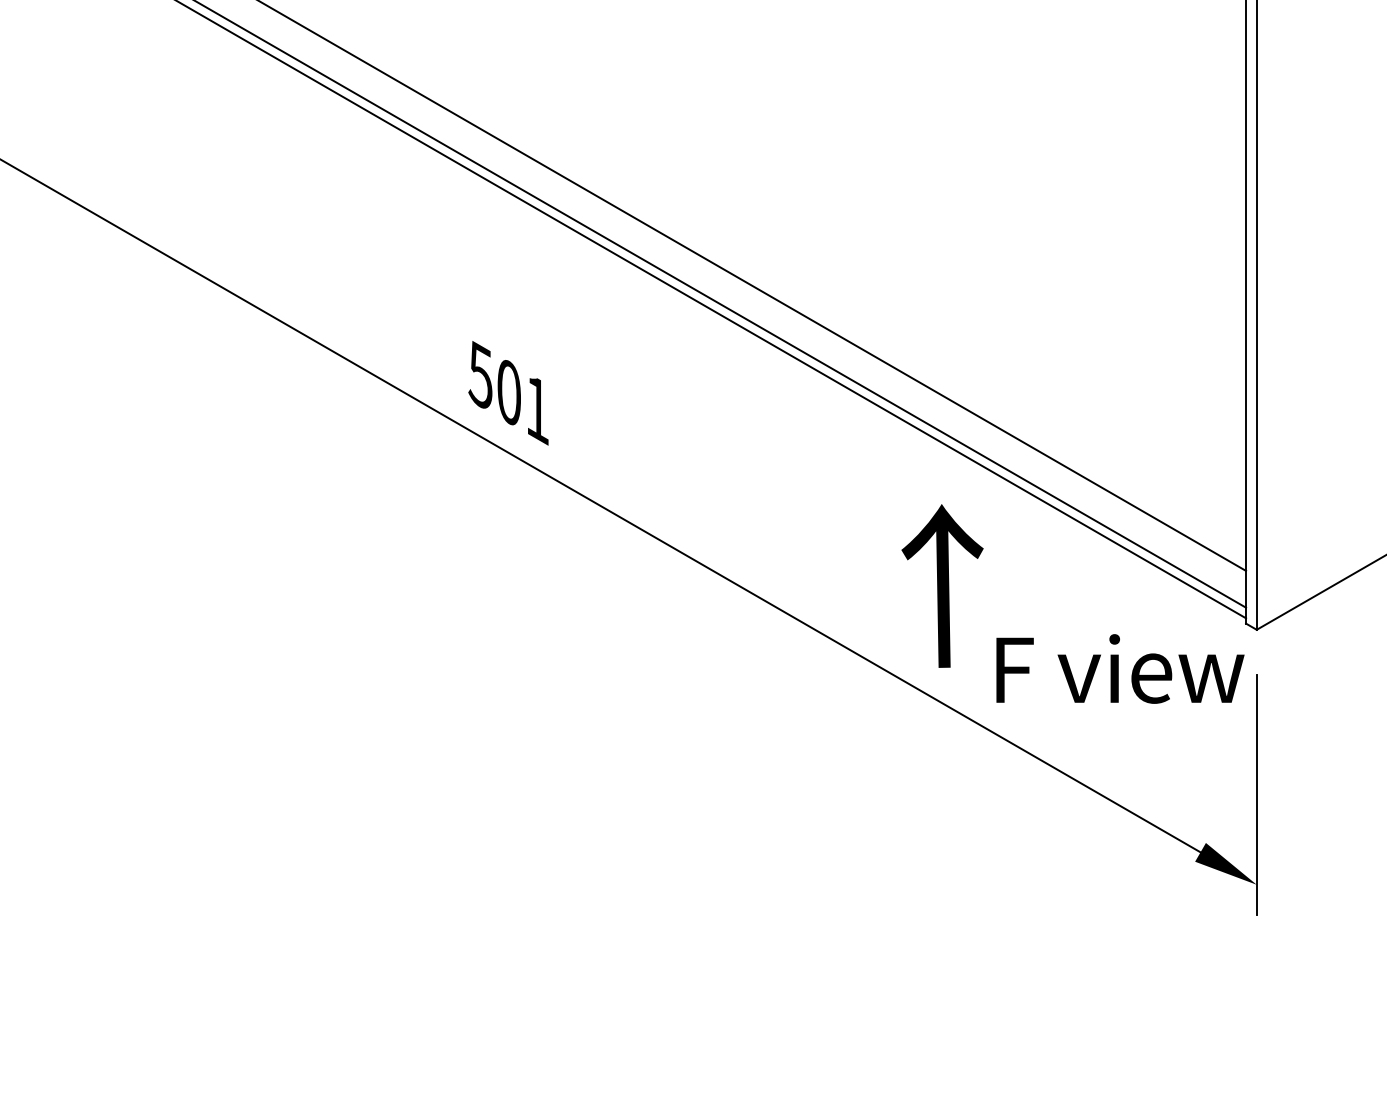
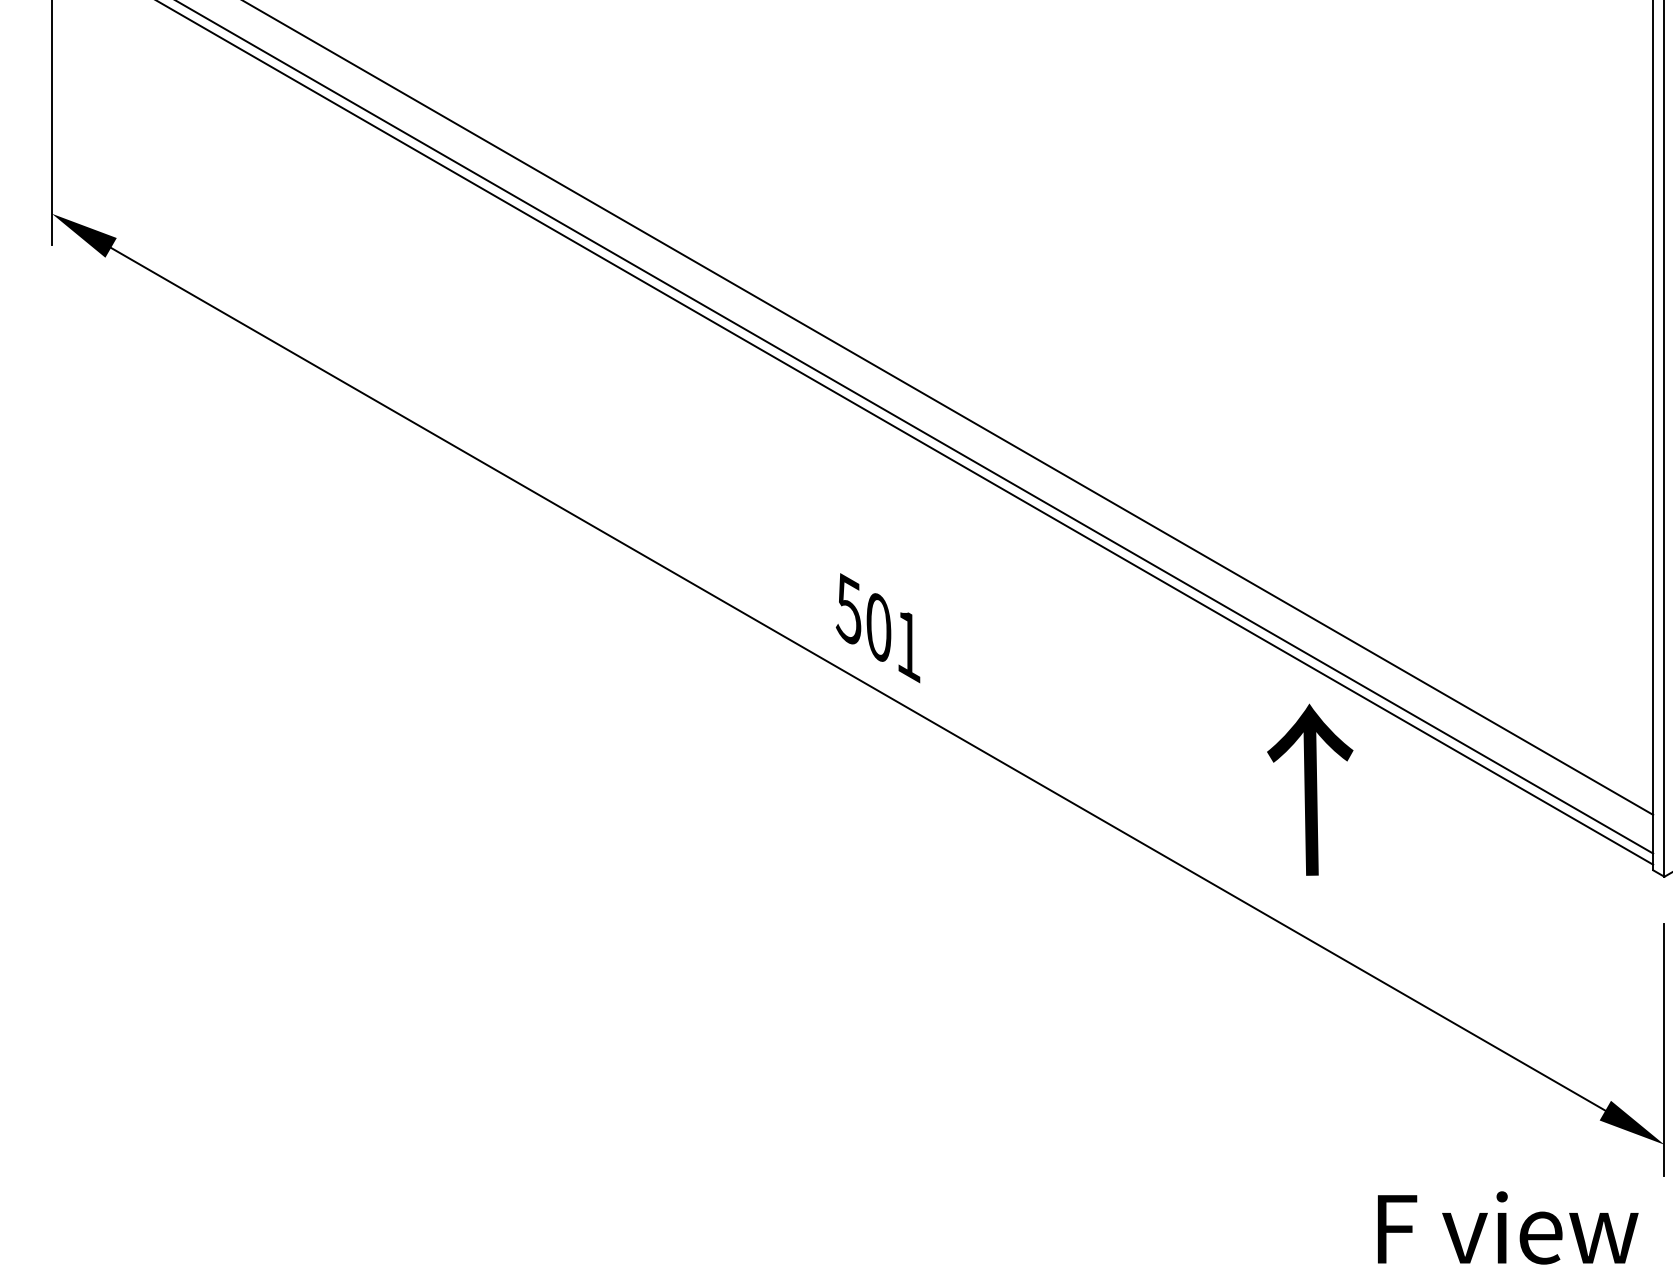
text: (942, 585) -> (1310, 789), moved
text: (1120, 668) -> (1508, 1227), moved

